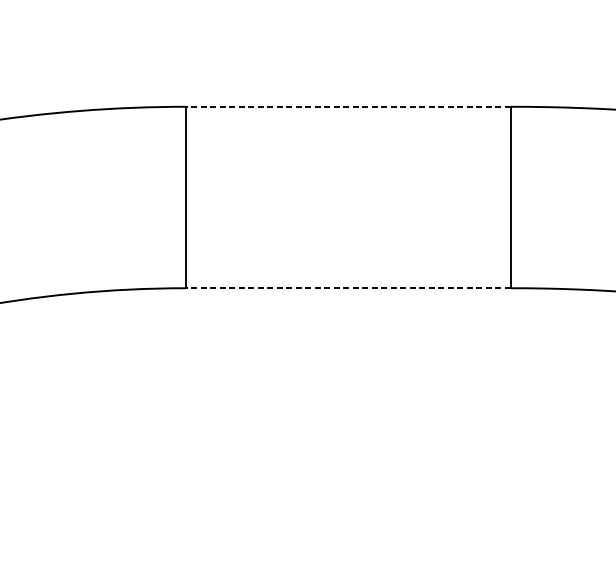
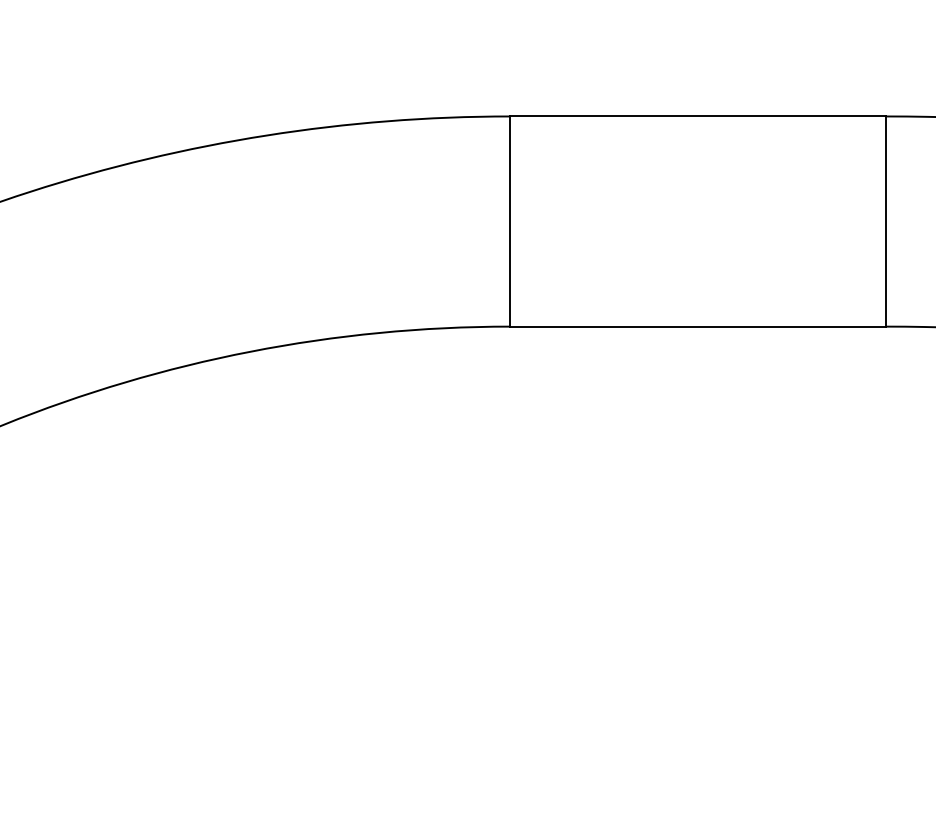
line: (347, 106) -> (697, 116), dashed -> solid
line: (347, 288) -> (697, 326), dashed -> solid

